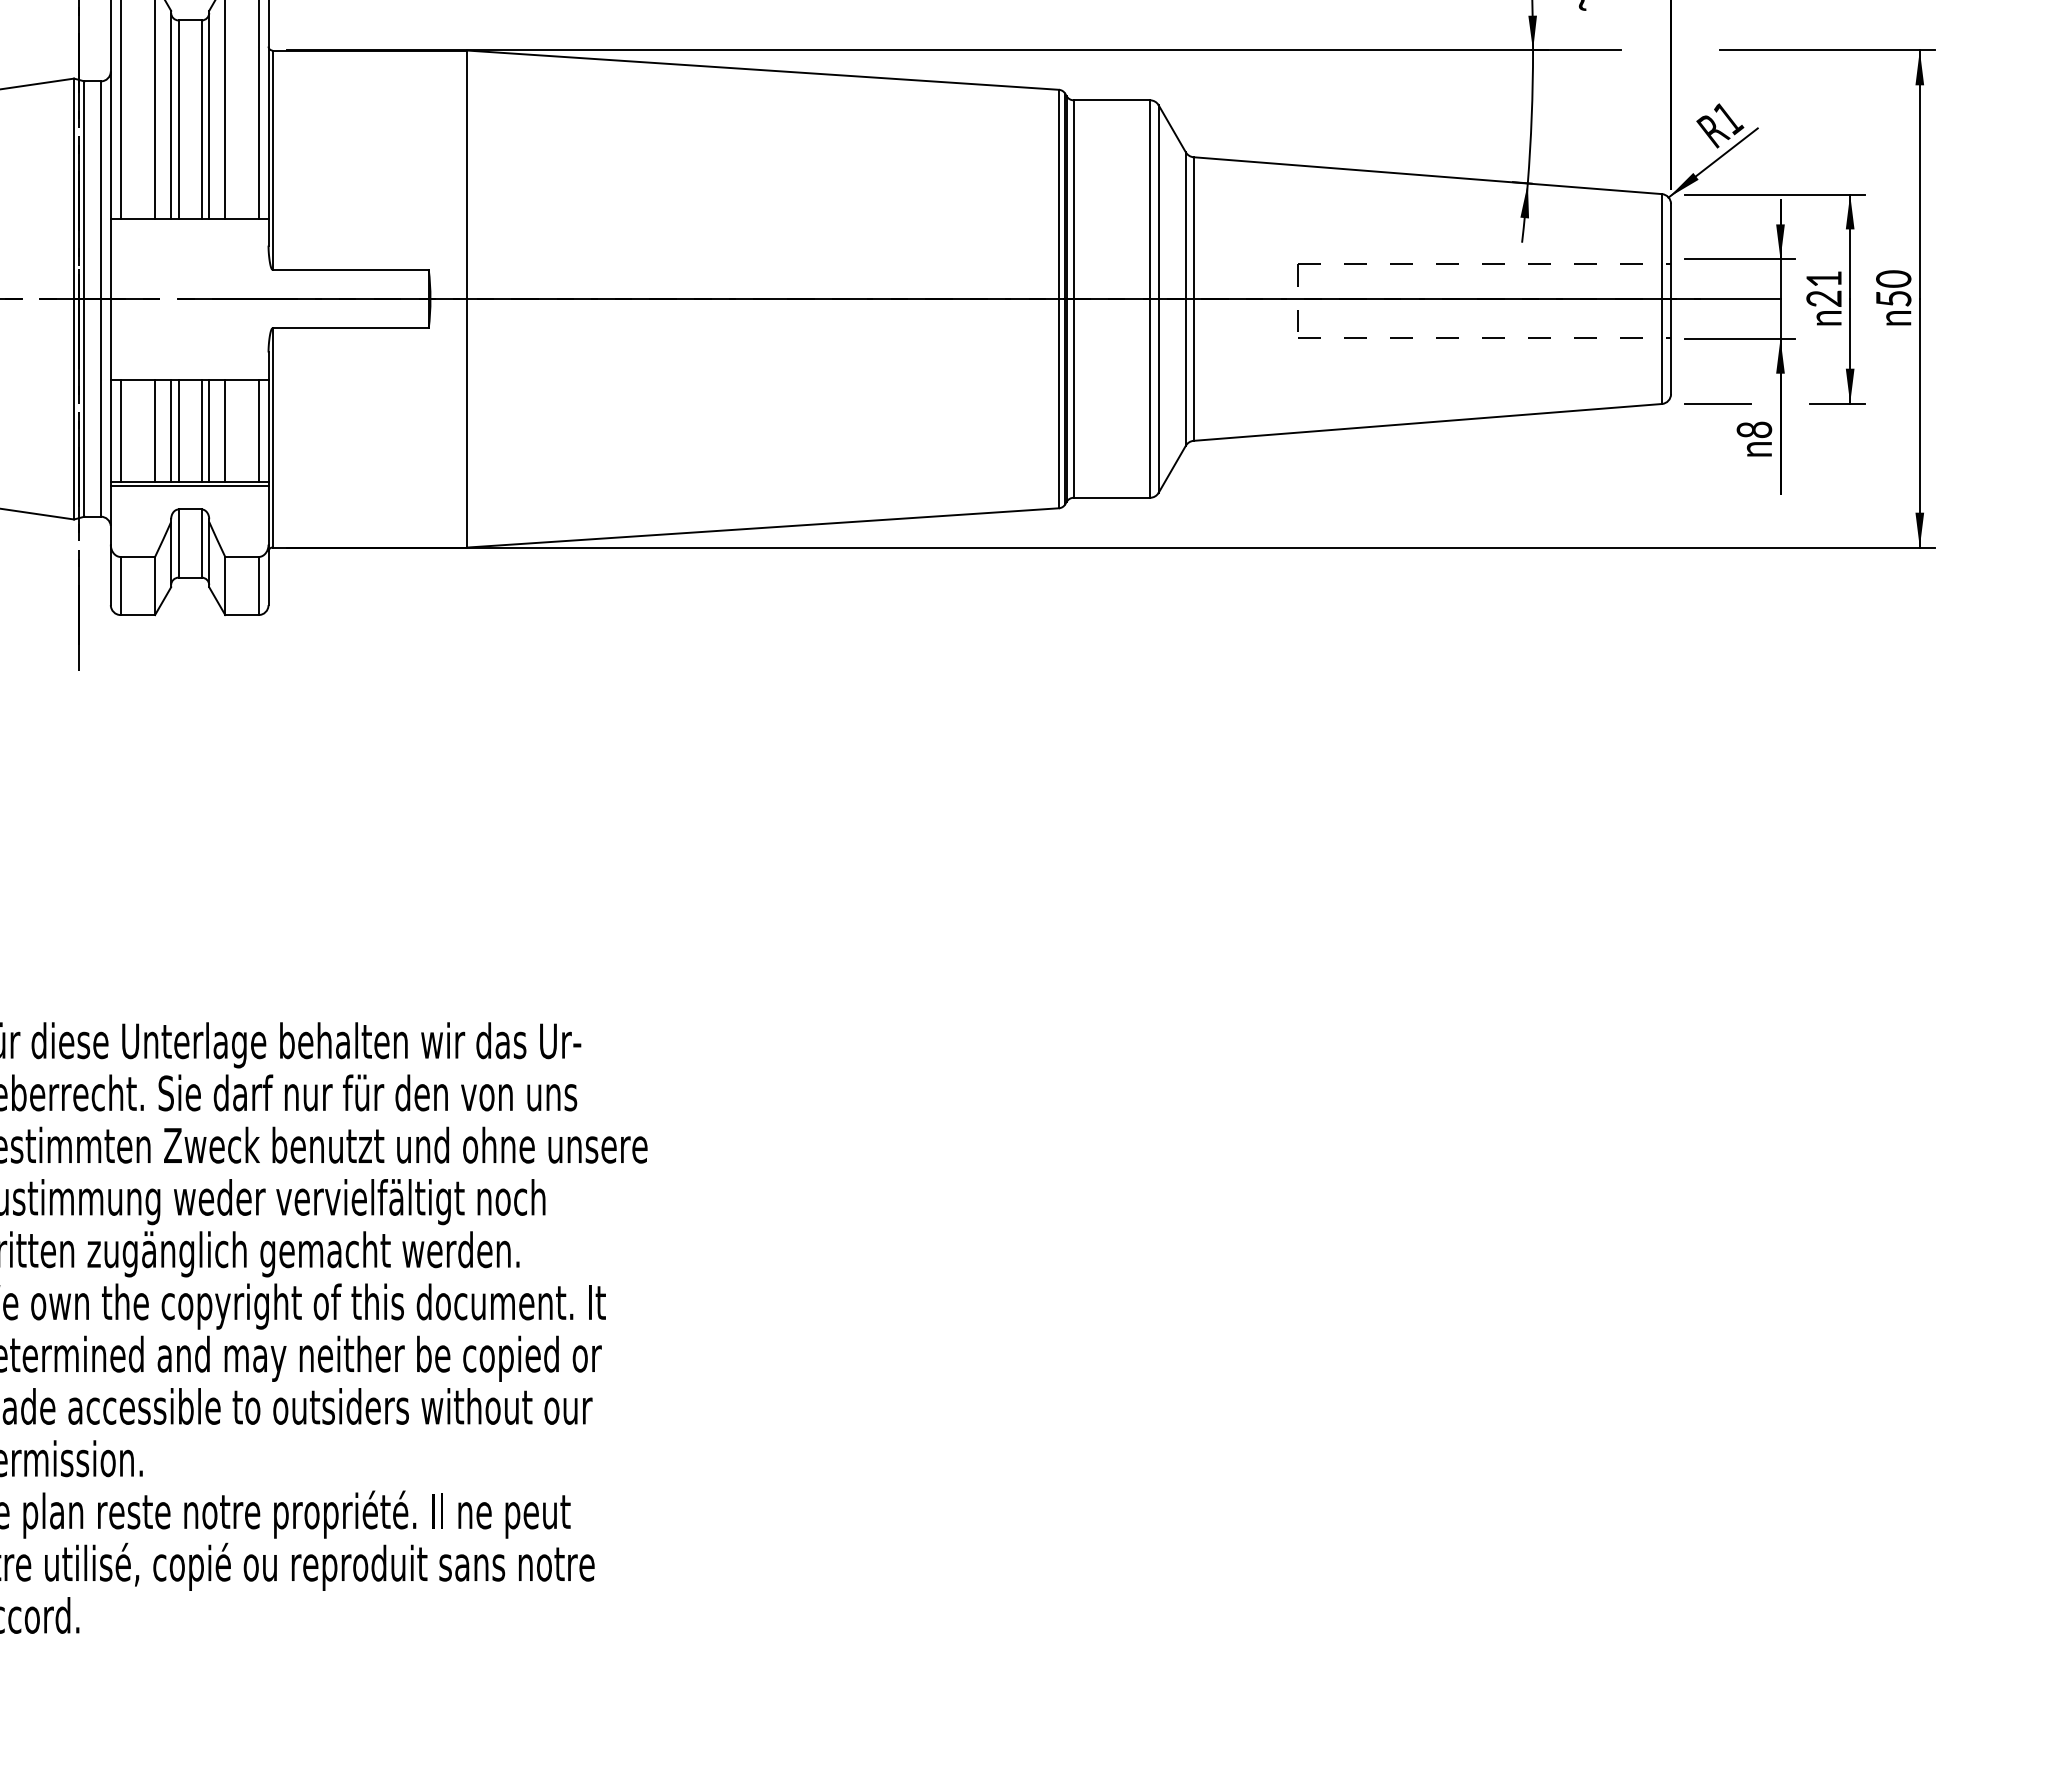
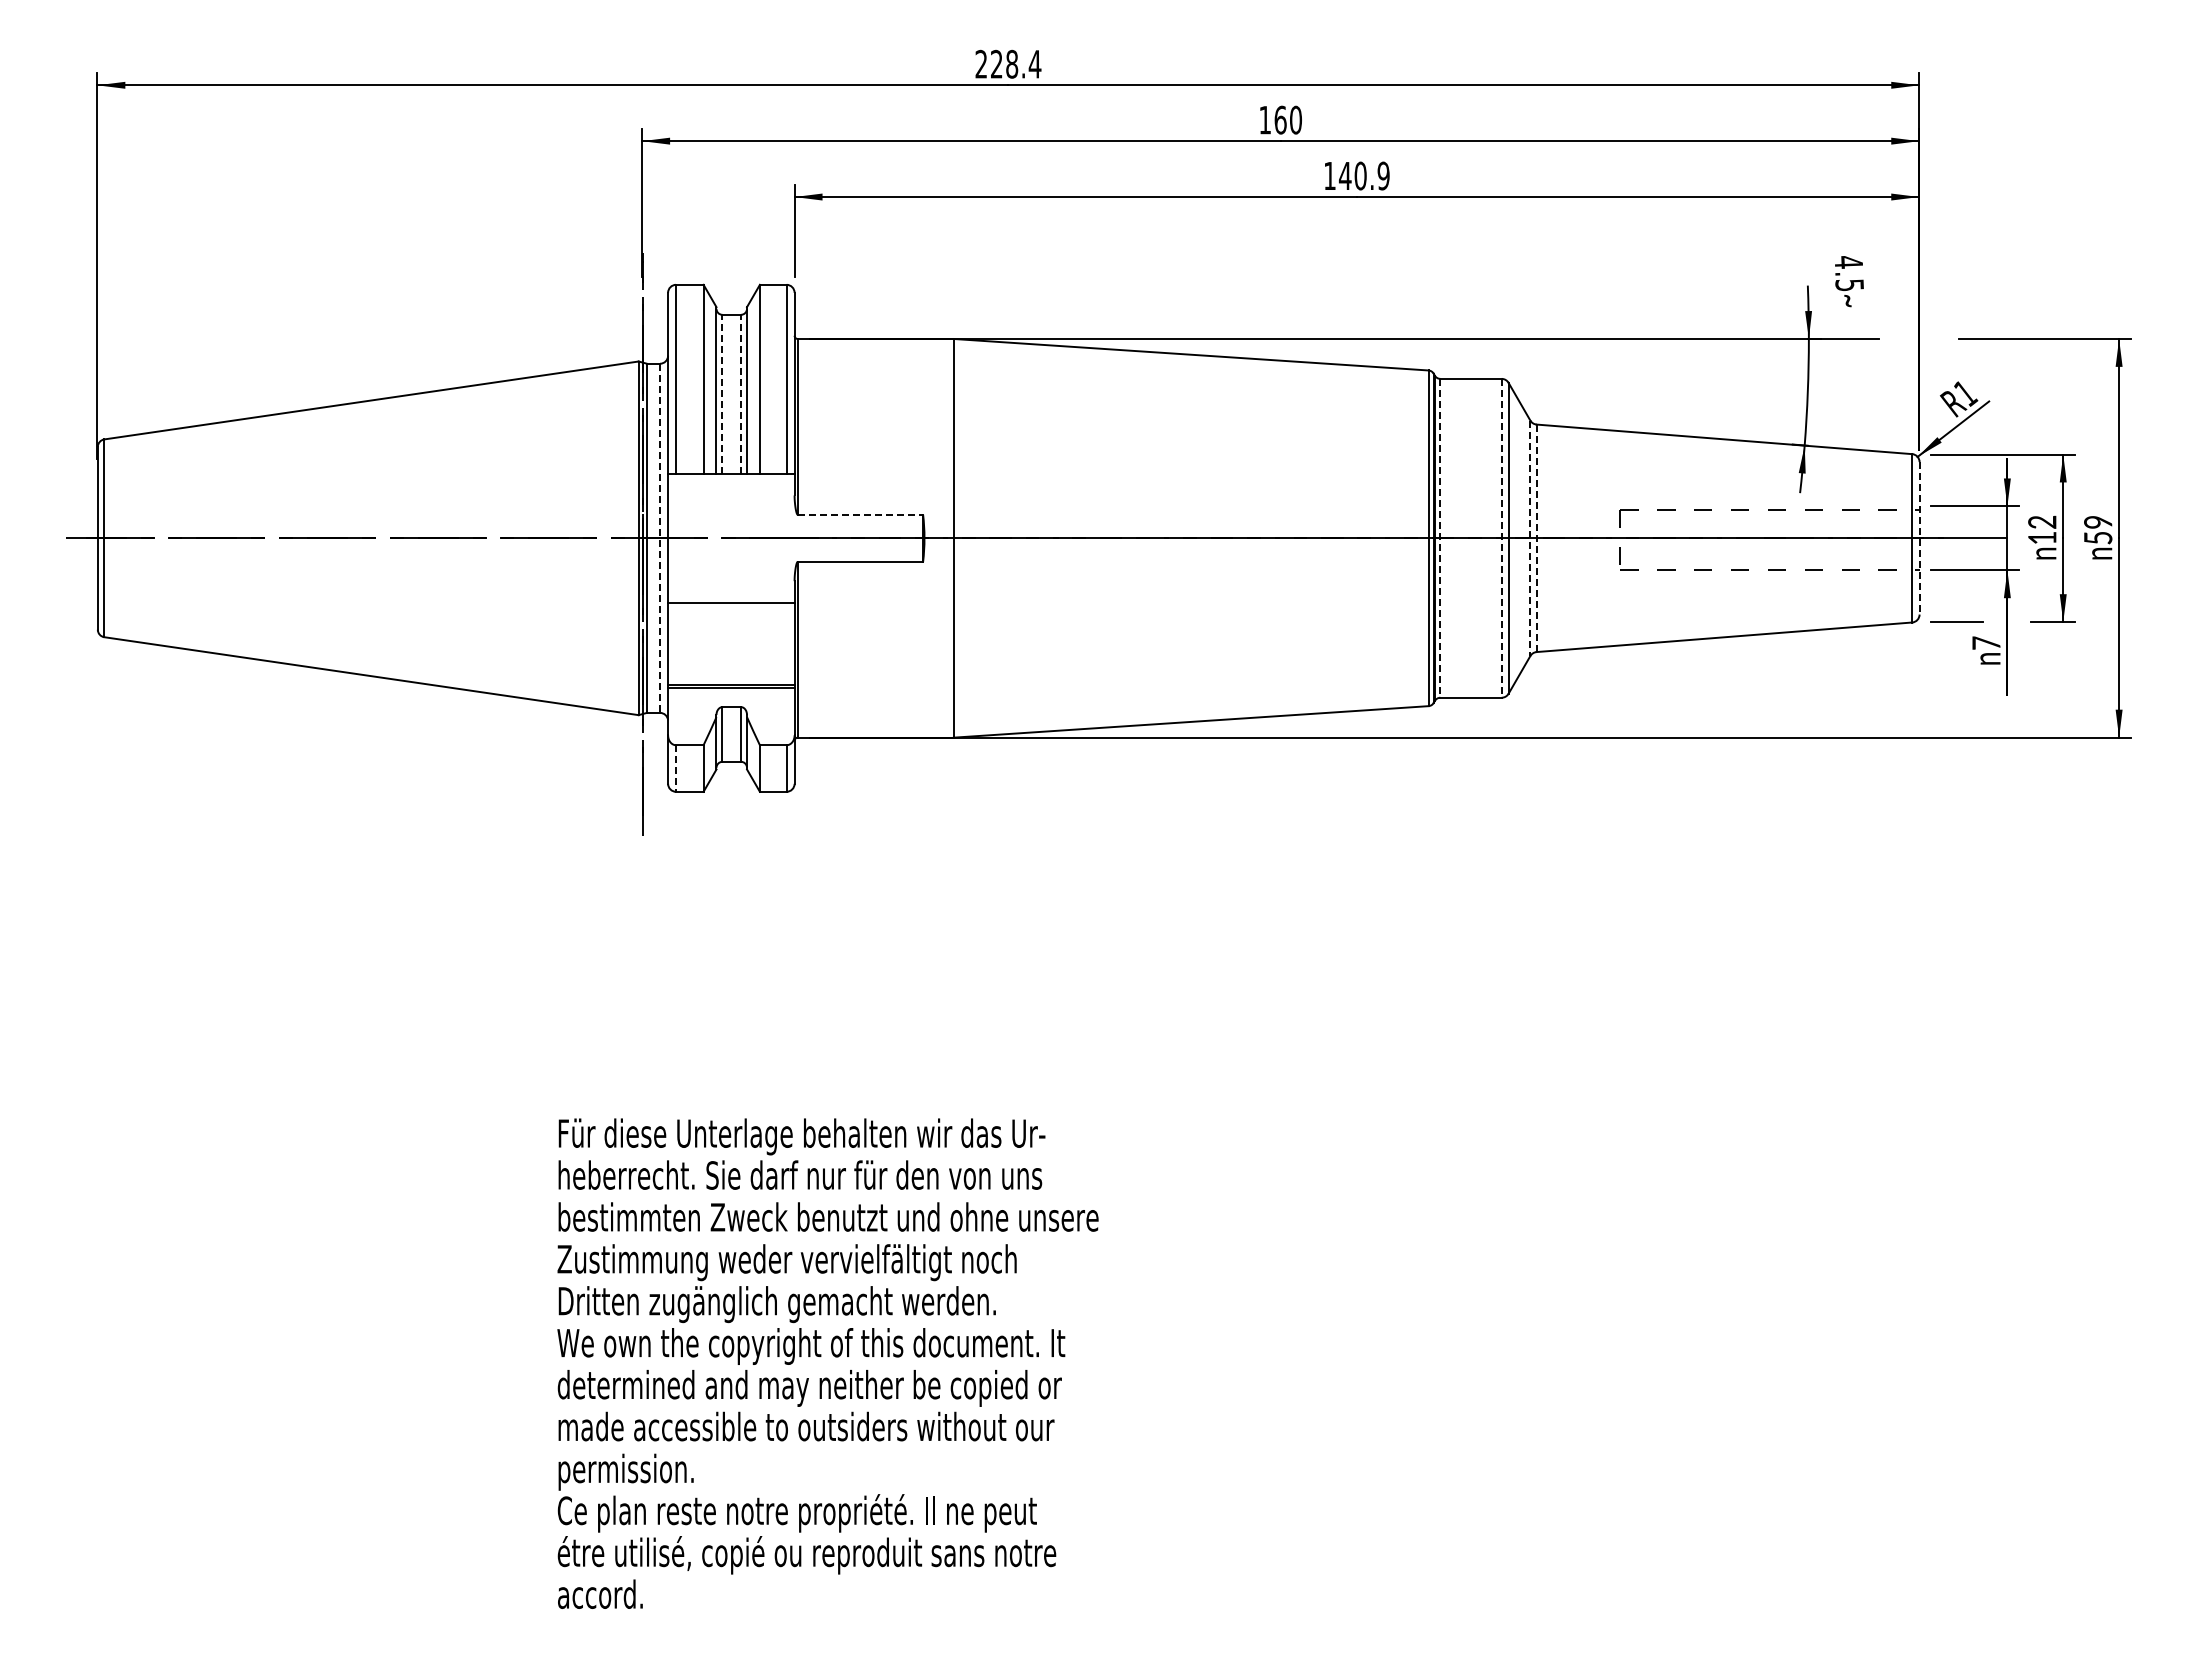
line: (178, 118) -> (722, 393), solid -> dashed
line: (202, 118) -> (741, 393), solid -> dashed
line: (350, 269) -> (860, 514), solid -> dashed
text: (1895, 279) -> (2099, 522), 50 -> 59
text: (1824, 288) -> (2042, 529), 21 -> 12
line: (101, 299) -> (660, 538), solid -> dashed
line: (1073, 299) -> (1440, 538), solid -> dashed
line: (1149, 299) -> (1501, 538), solid -> dashed
line: (1185, 299) -> (1530, 538), solid -> dashed
line: (1193, 299) -> (1536, 538), solid -> dashed
line: (1670, 299) -> (1919, 538), solid -> dashed
text: (1754, 428) -> (1986, 642), 8 -> 7
line: (121, 430) -> (676, 643), removed
line: (154, 430) -> (703, 643), removed
line: (171, 430) -> (716, 643), removed
line: (178, 430) -> (722, 643), removed
line: (202, 430) -> (741, 643), removed
line: (209, 430) -> (747, 643), removed
line: (224, 430) -> (759, 643), removed
line: (258, 430) -> (786, 643), removed
line: (121, 587) -> (676, 769), solid -> dashed

